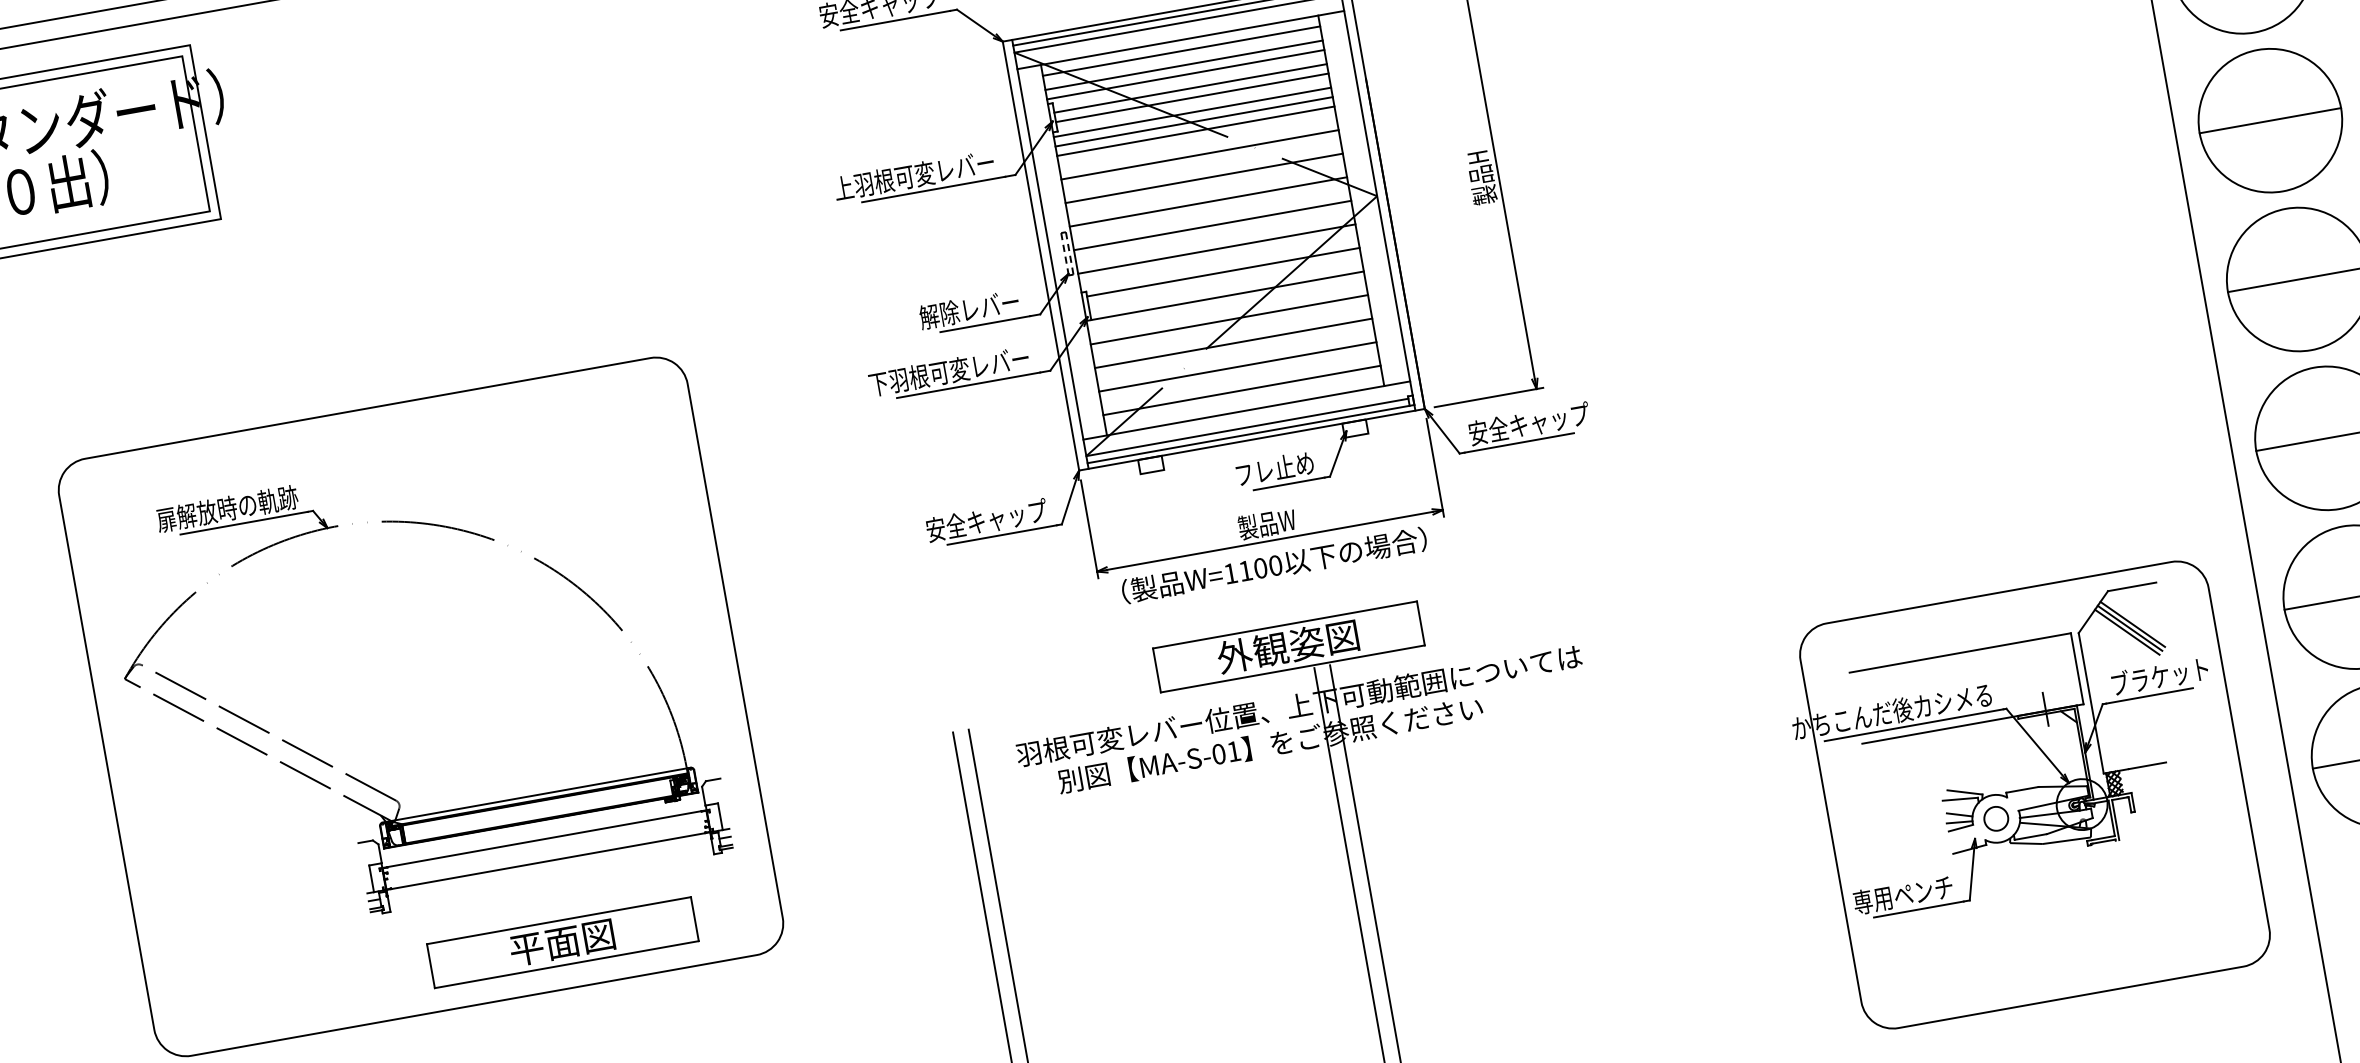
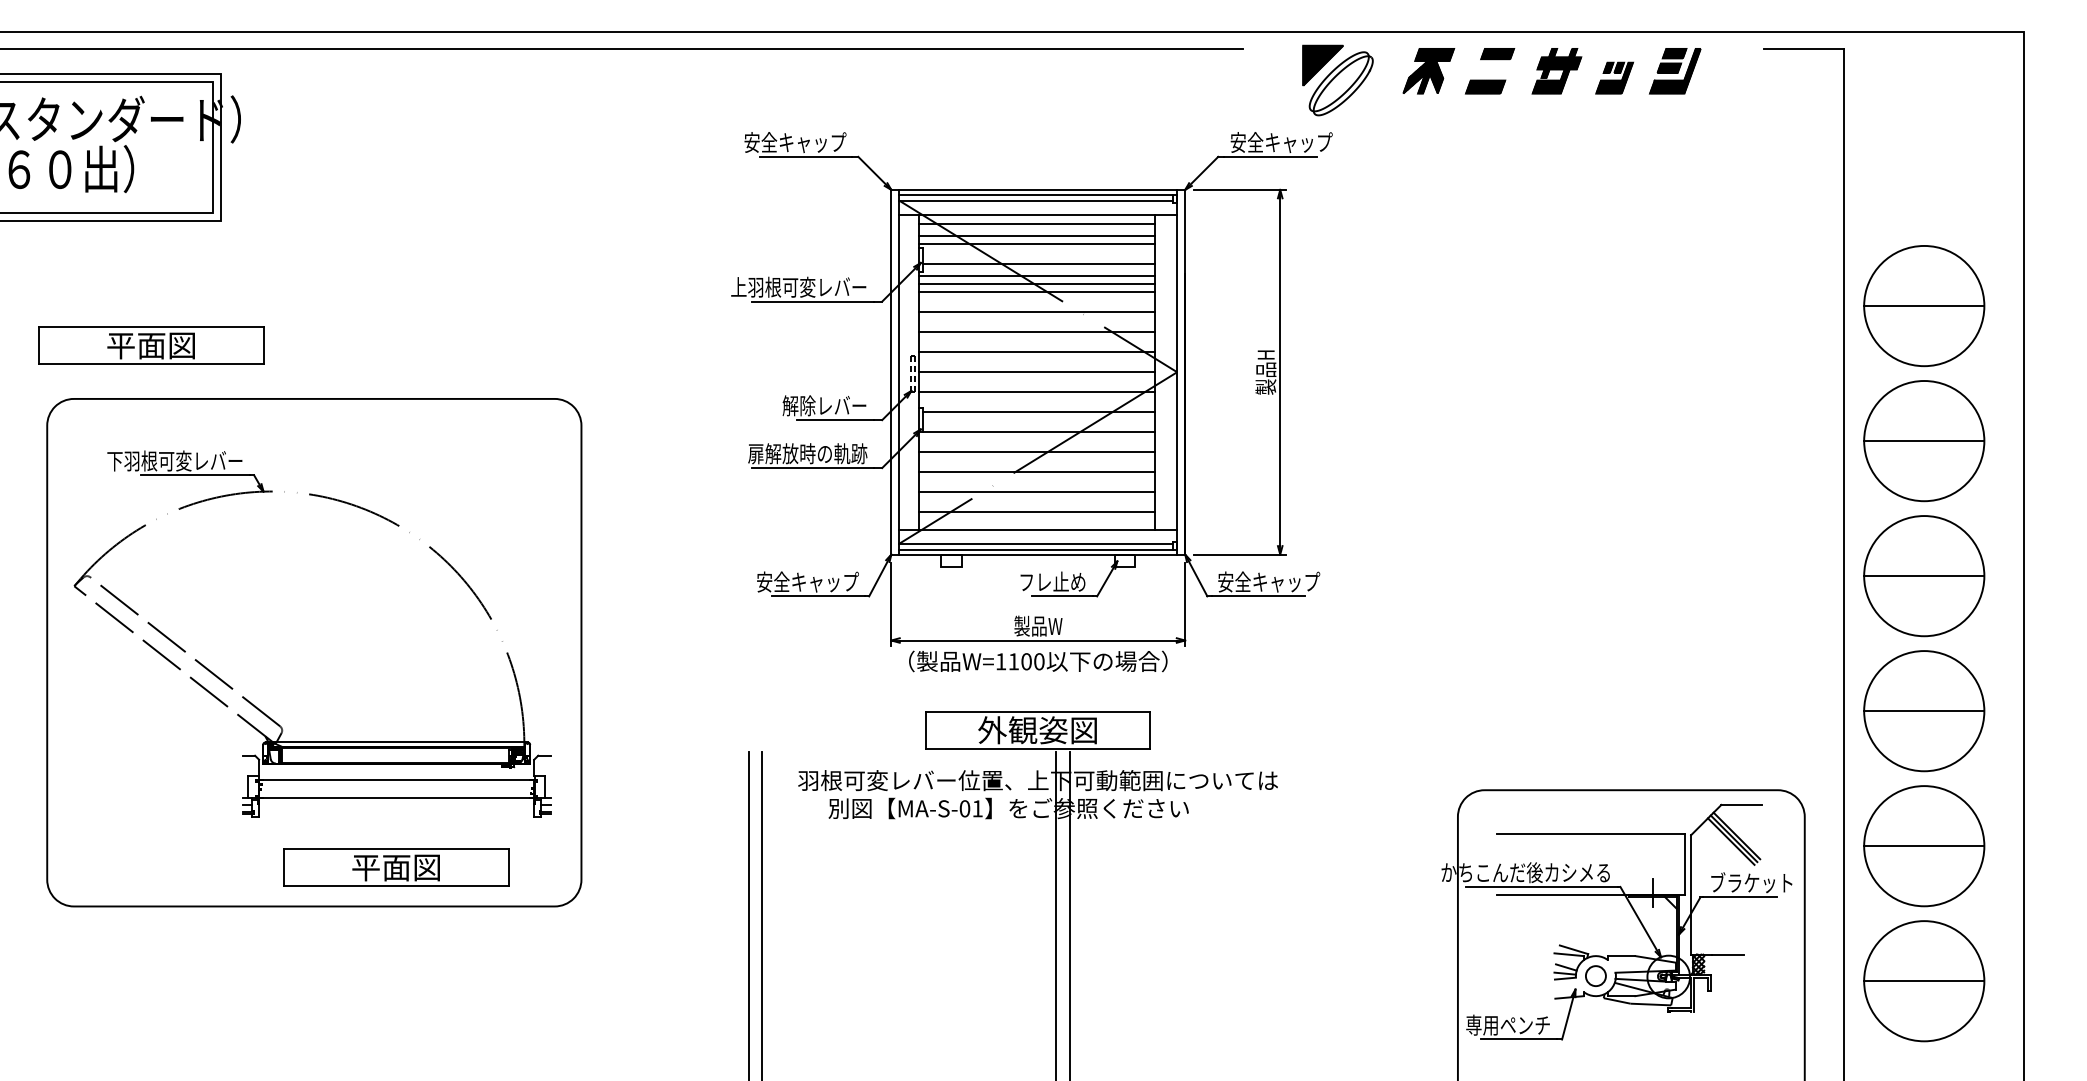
line: (1190, 88) -> (1039, 256), removed
text: (949, 370) -> (799, 453), 下羽根可変レバー -> 扉解放時の軌跡
part: (165, 379) -> (151, 345), added
text: (217, 509) -> (175, 460), 扉解放時の軌跡 -> 下羽根可変レバー

